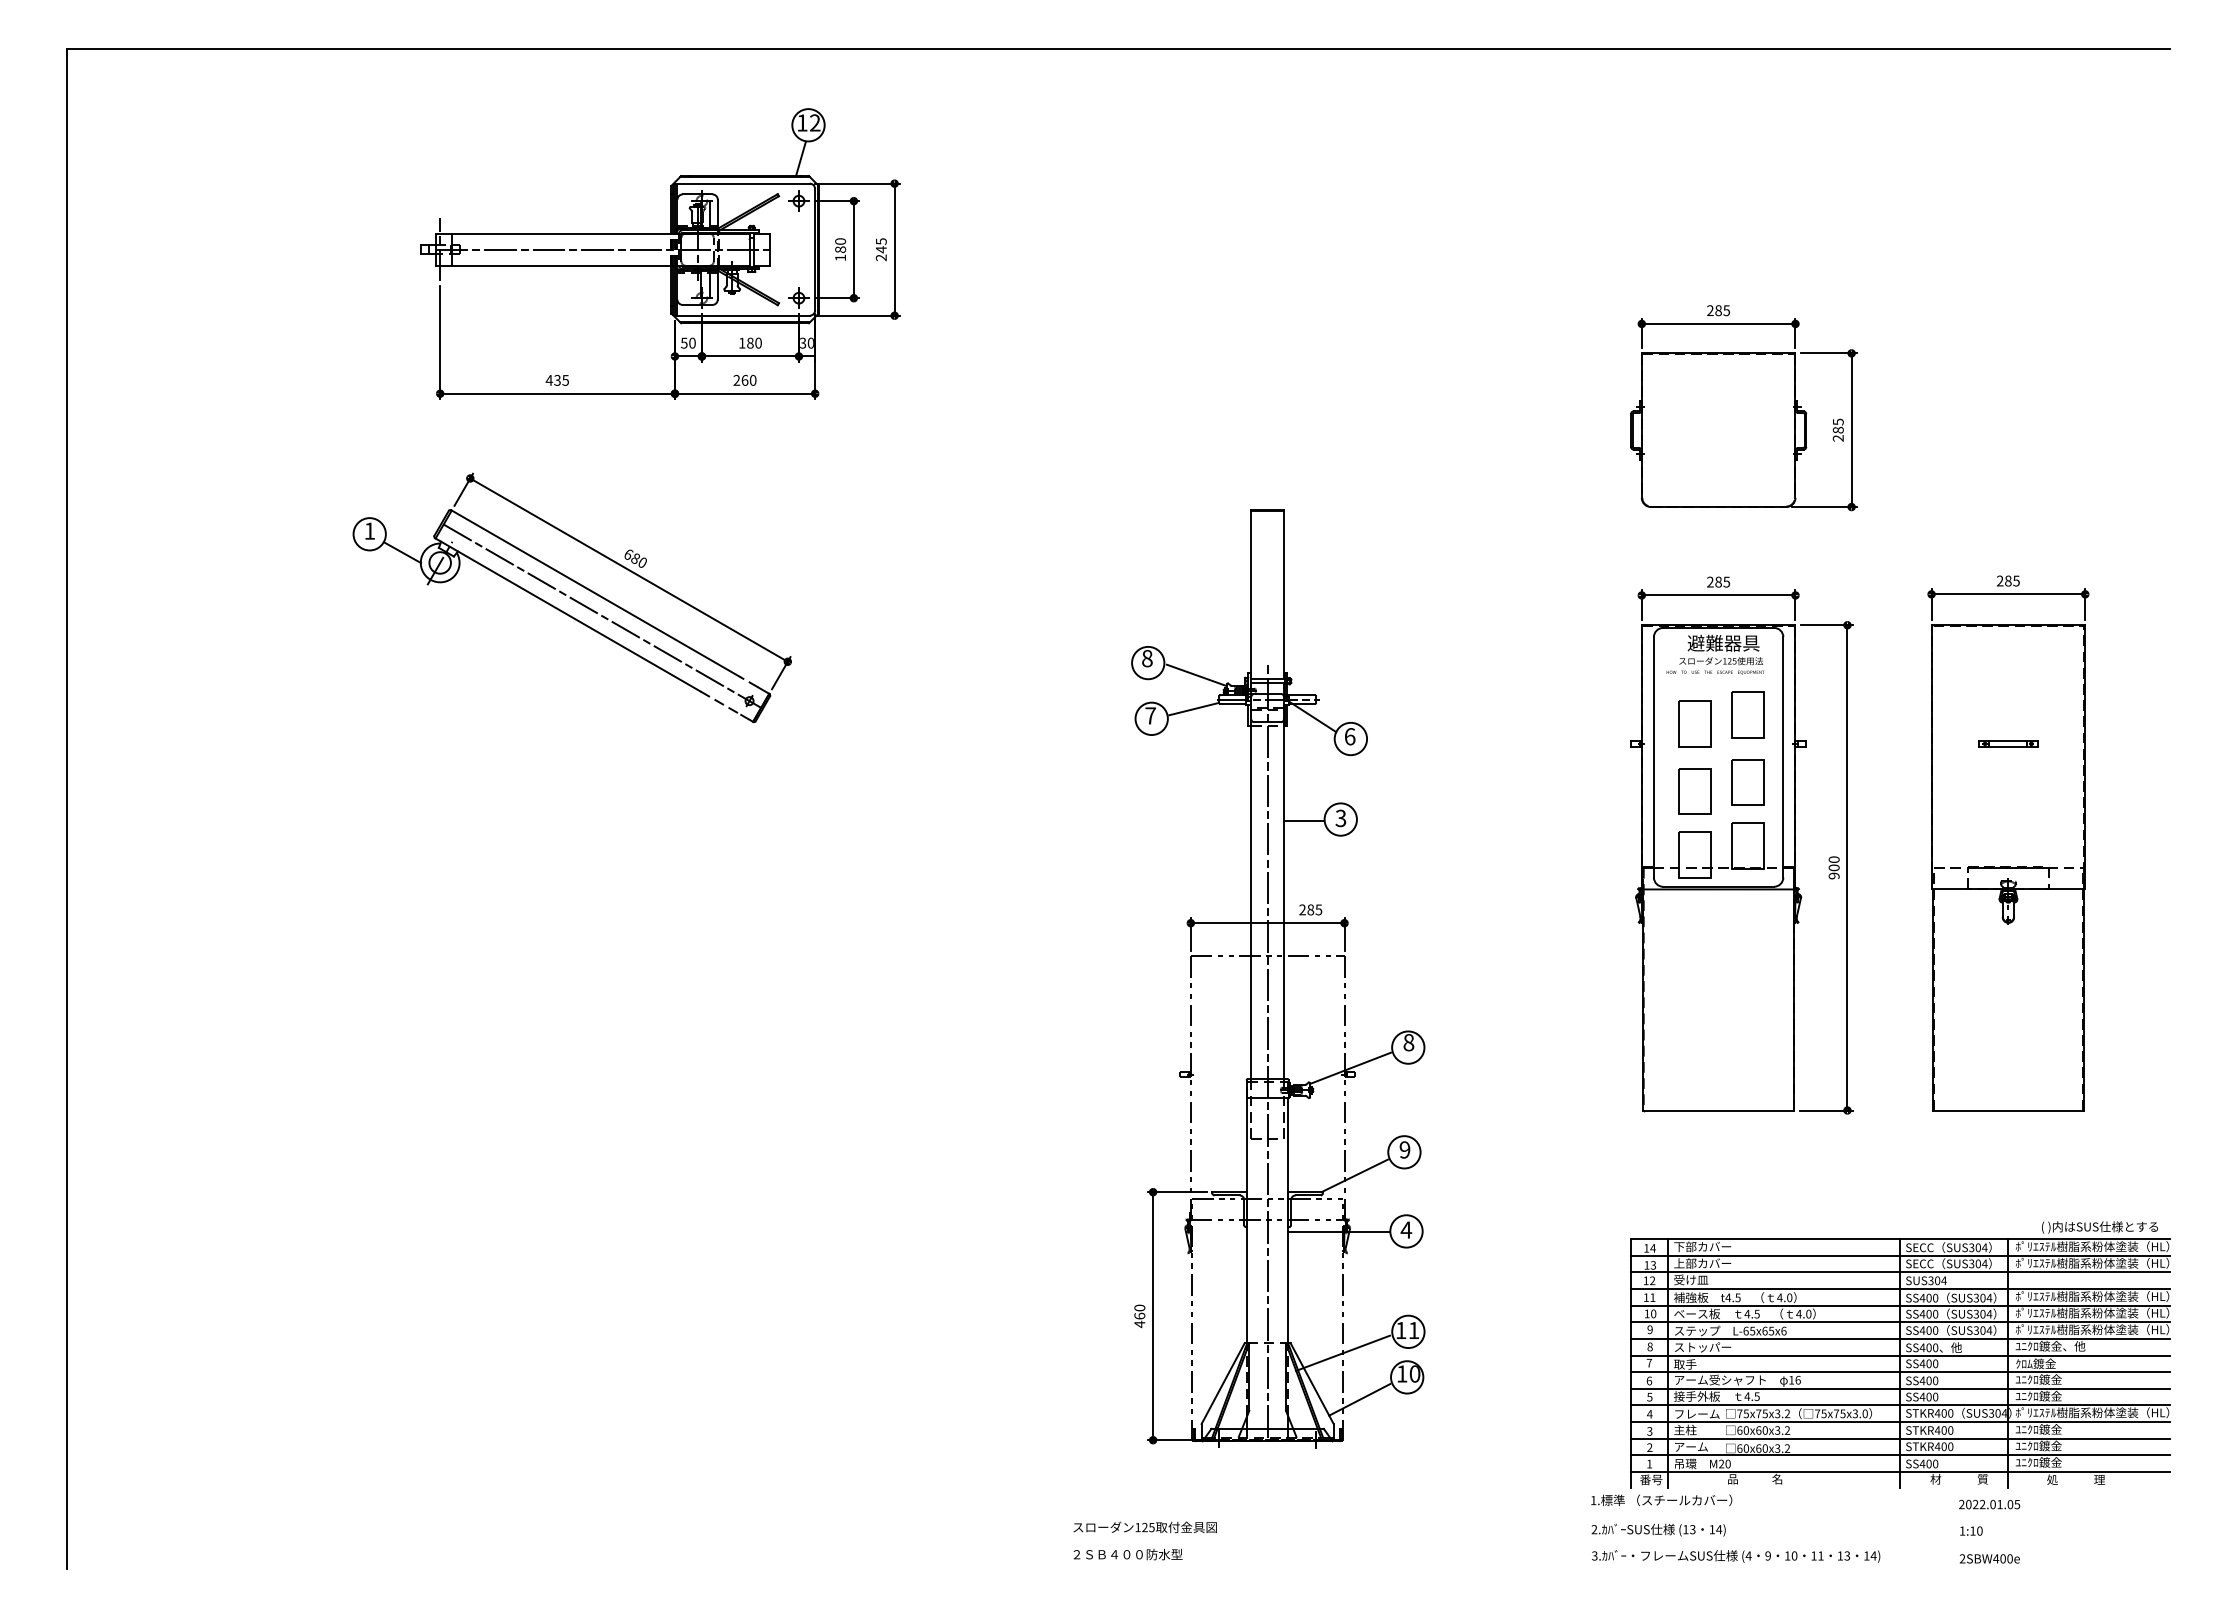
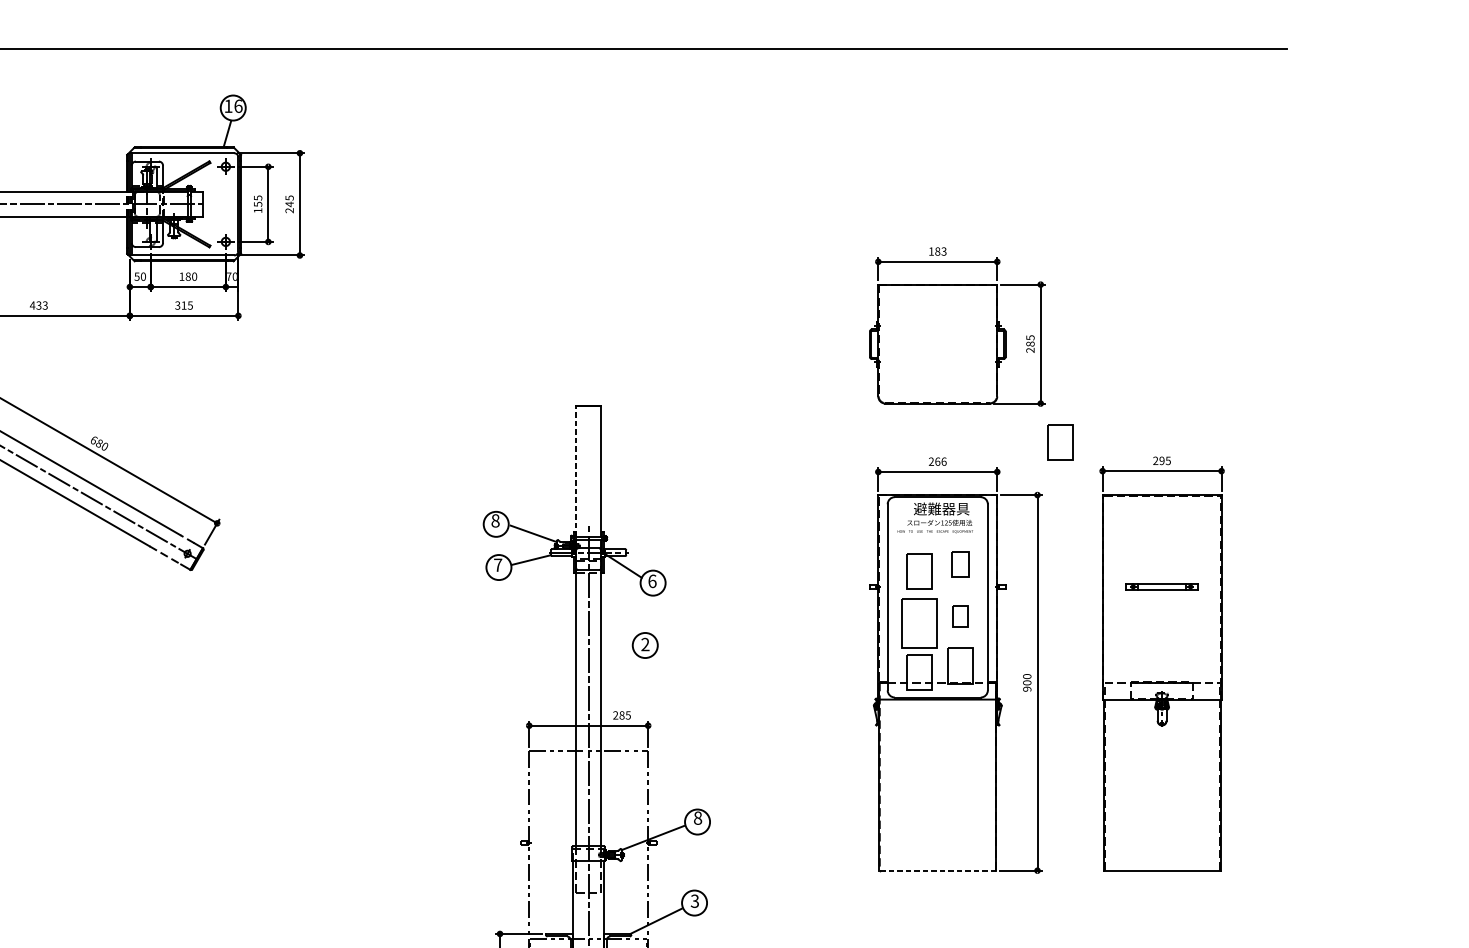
text: (815, 122) -> (238, 105), 12 -> 16
text: (840, 245) -> (258, 201), 180 -> 155
text: (1718, 310) -> (937, 251), 285 -> 183
text: (803, 342) -> (229, 276), 30 -> 70
text: (565, 379) -> (45, 304), 435 -> 433
text: (744, 379) -> (183, 304), 260 -> 315
part: (1876, 557) -> (1059, 442), added
text: (2008, 580) -> (1162, 460), 285 -> 295
text: (1722, 581) -> (940, 461), 285 -> 266
line: (1251, 594) -> (576, 471), solid -> dashed
part: (1747, 714) -> (960, 564), size x0.7
part: (2008, 743) -> (1162, 586), size x1.6
part: (1747, 782) -> (960, 616), size x0.6
part: (1694, 791) -> (919, 623), size x1.4
text: (1340, 818) -> (645, 644), 3 -> 2
line: (1303, 820) -> (616, 646), removed
line: (1718, 1110) -> (937, 870), solid -> dashed
text: (1404, 1149) -> (694, 900), 9 -> 3

